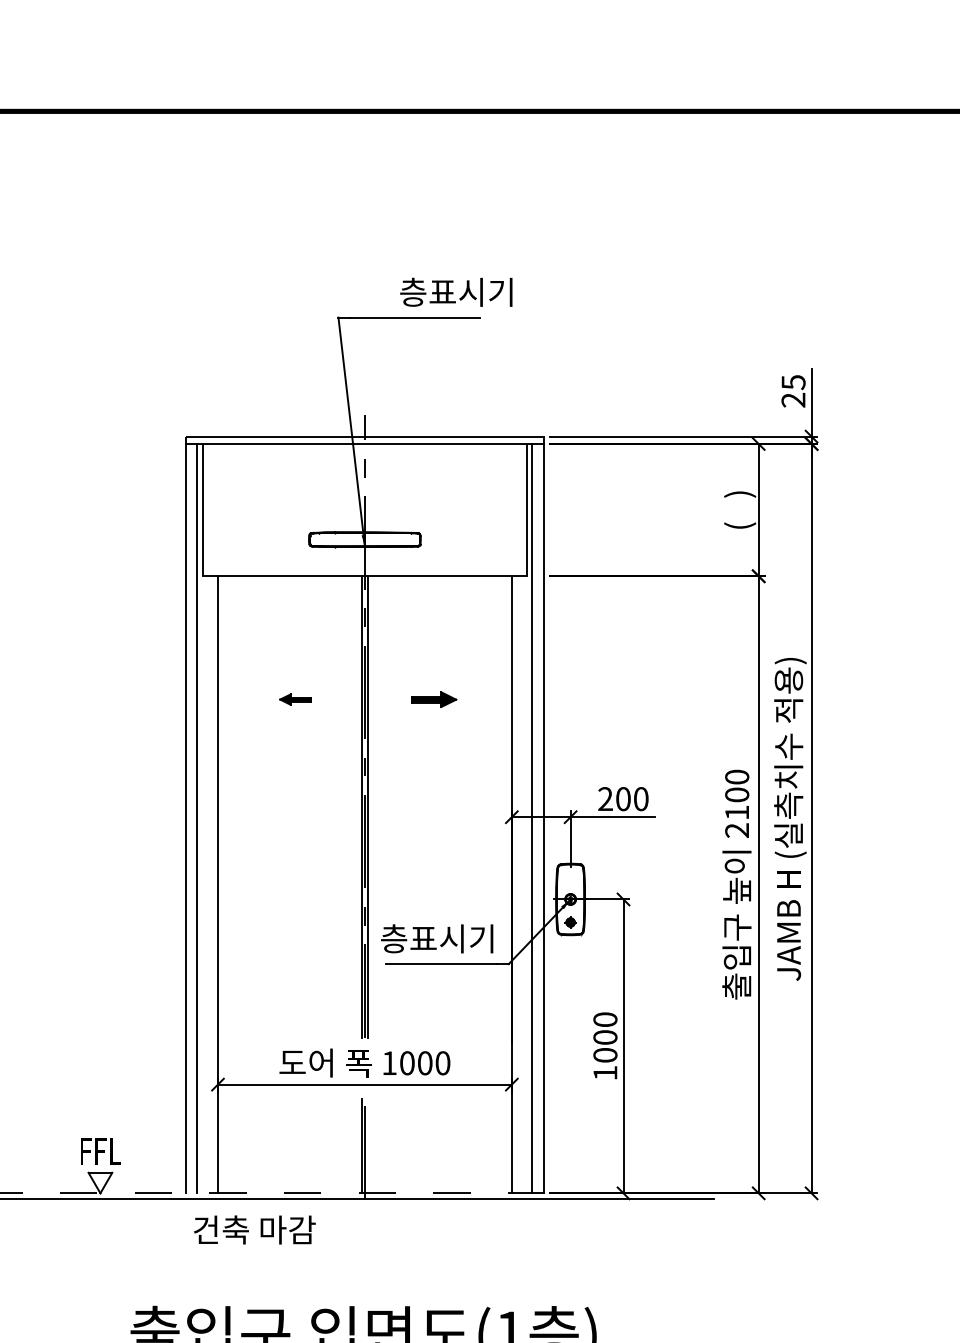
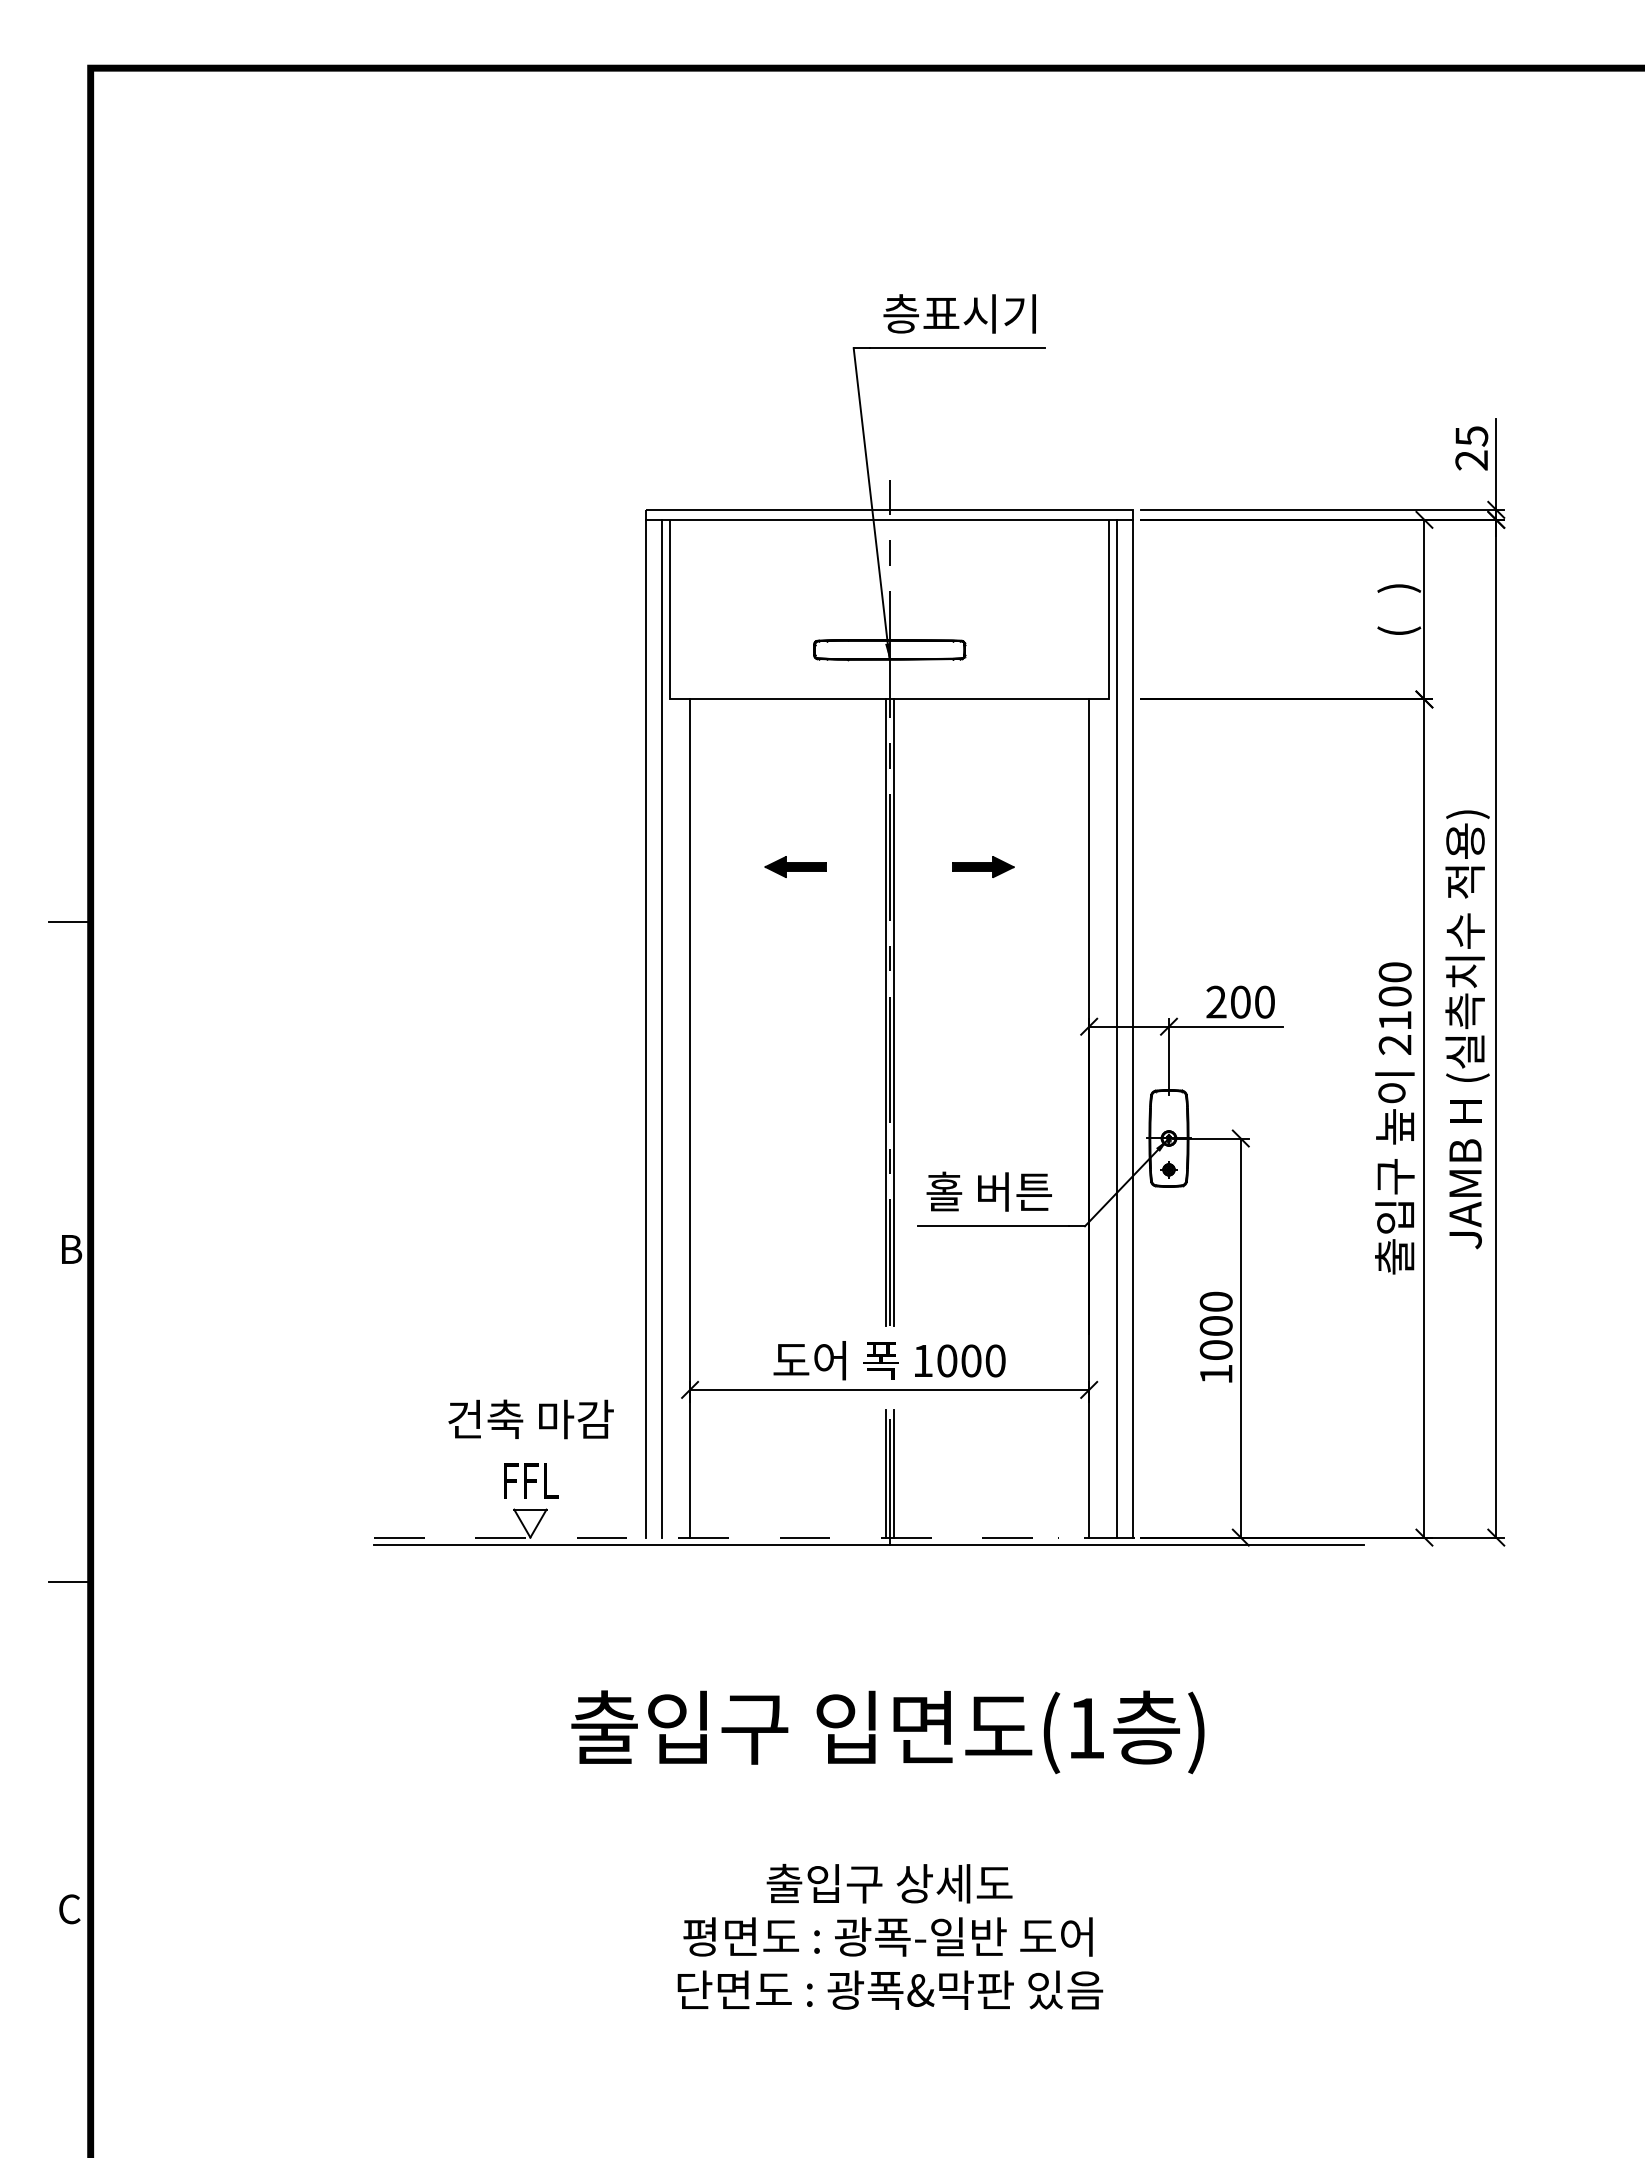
text: (456, 292) -> (959, 313), moved
part: (295, 699) -> (795, 866), size x1.43
text: (436, 938) -> (987, 1191), 층표시기 -> 홀 버튼
line: (367, 1146) -> (893, 1473), added
text: (254, 1230) -> (530, 1419), moved

